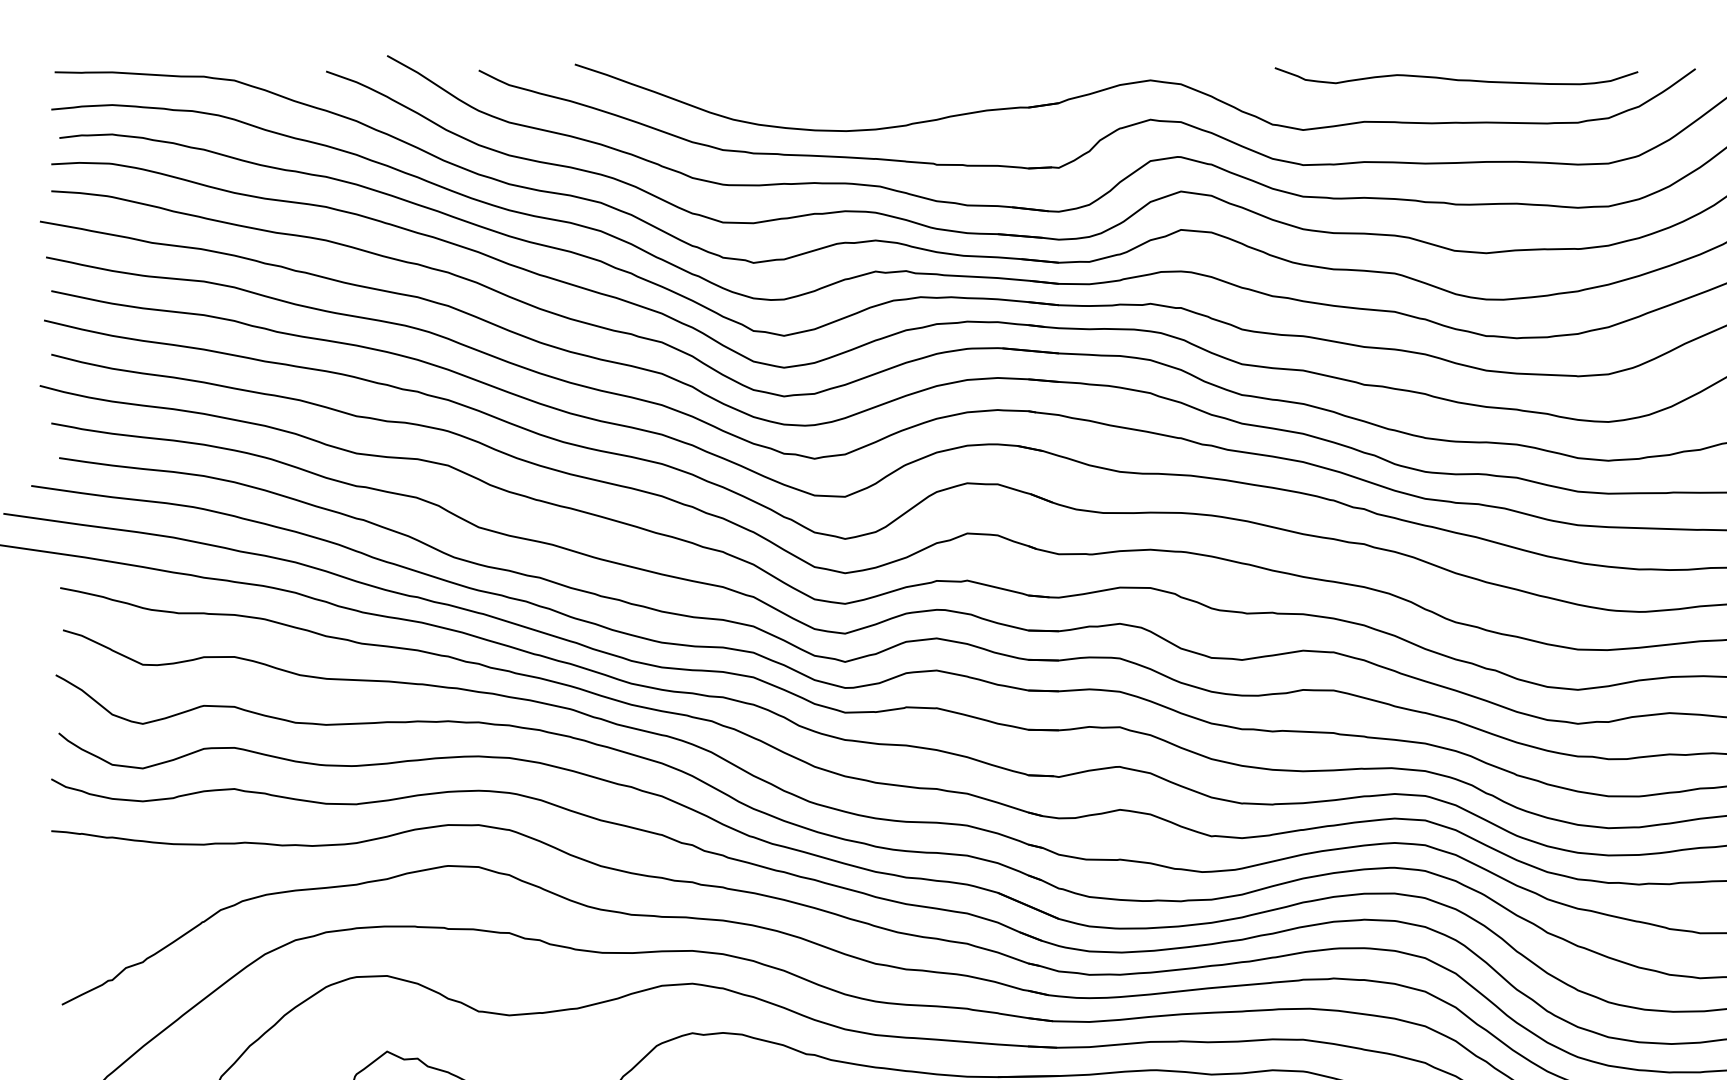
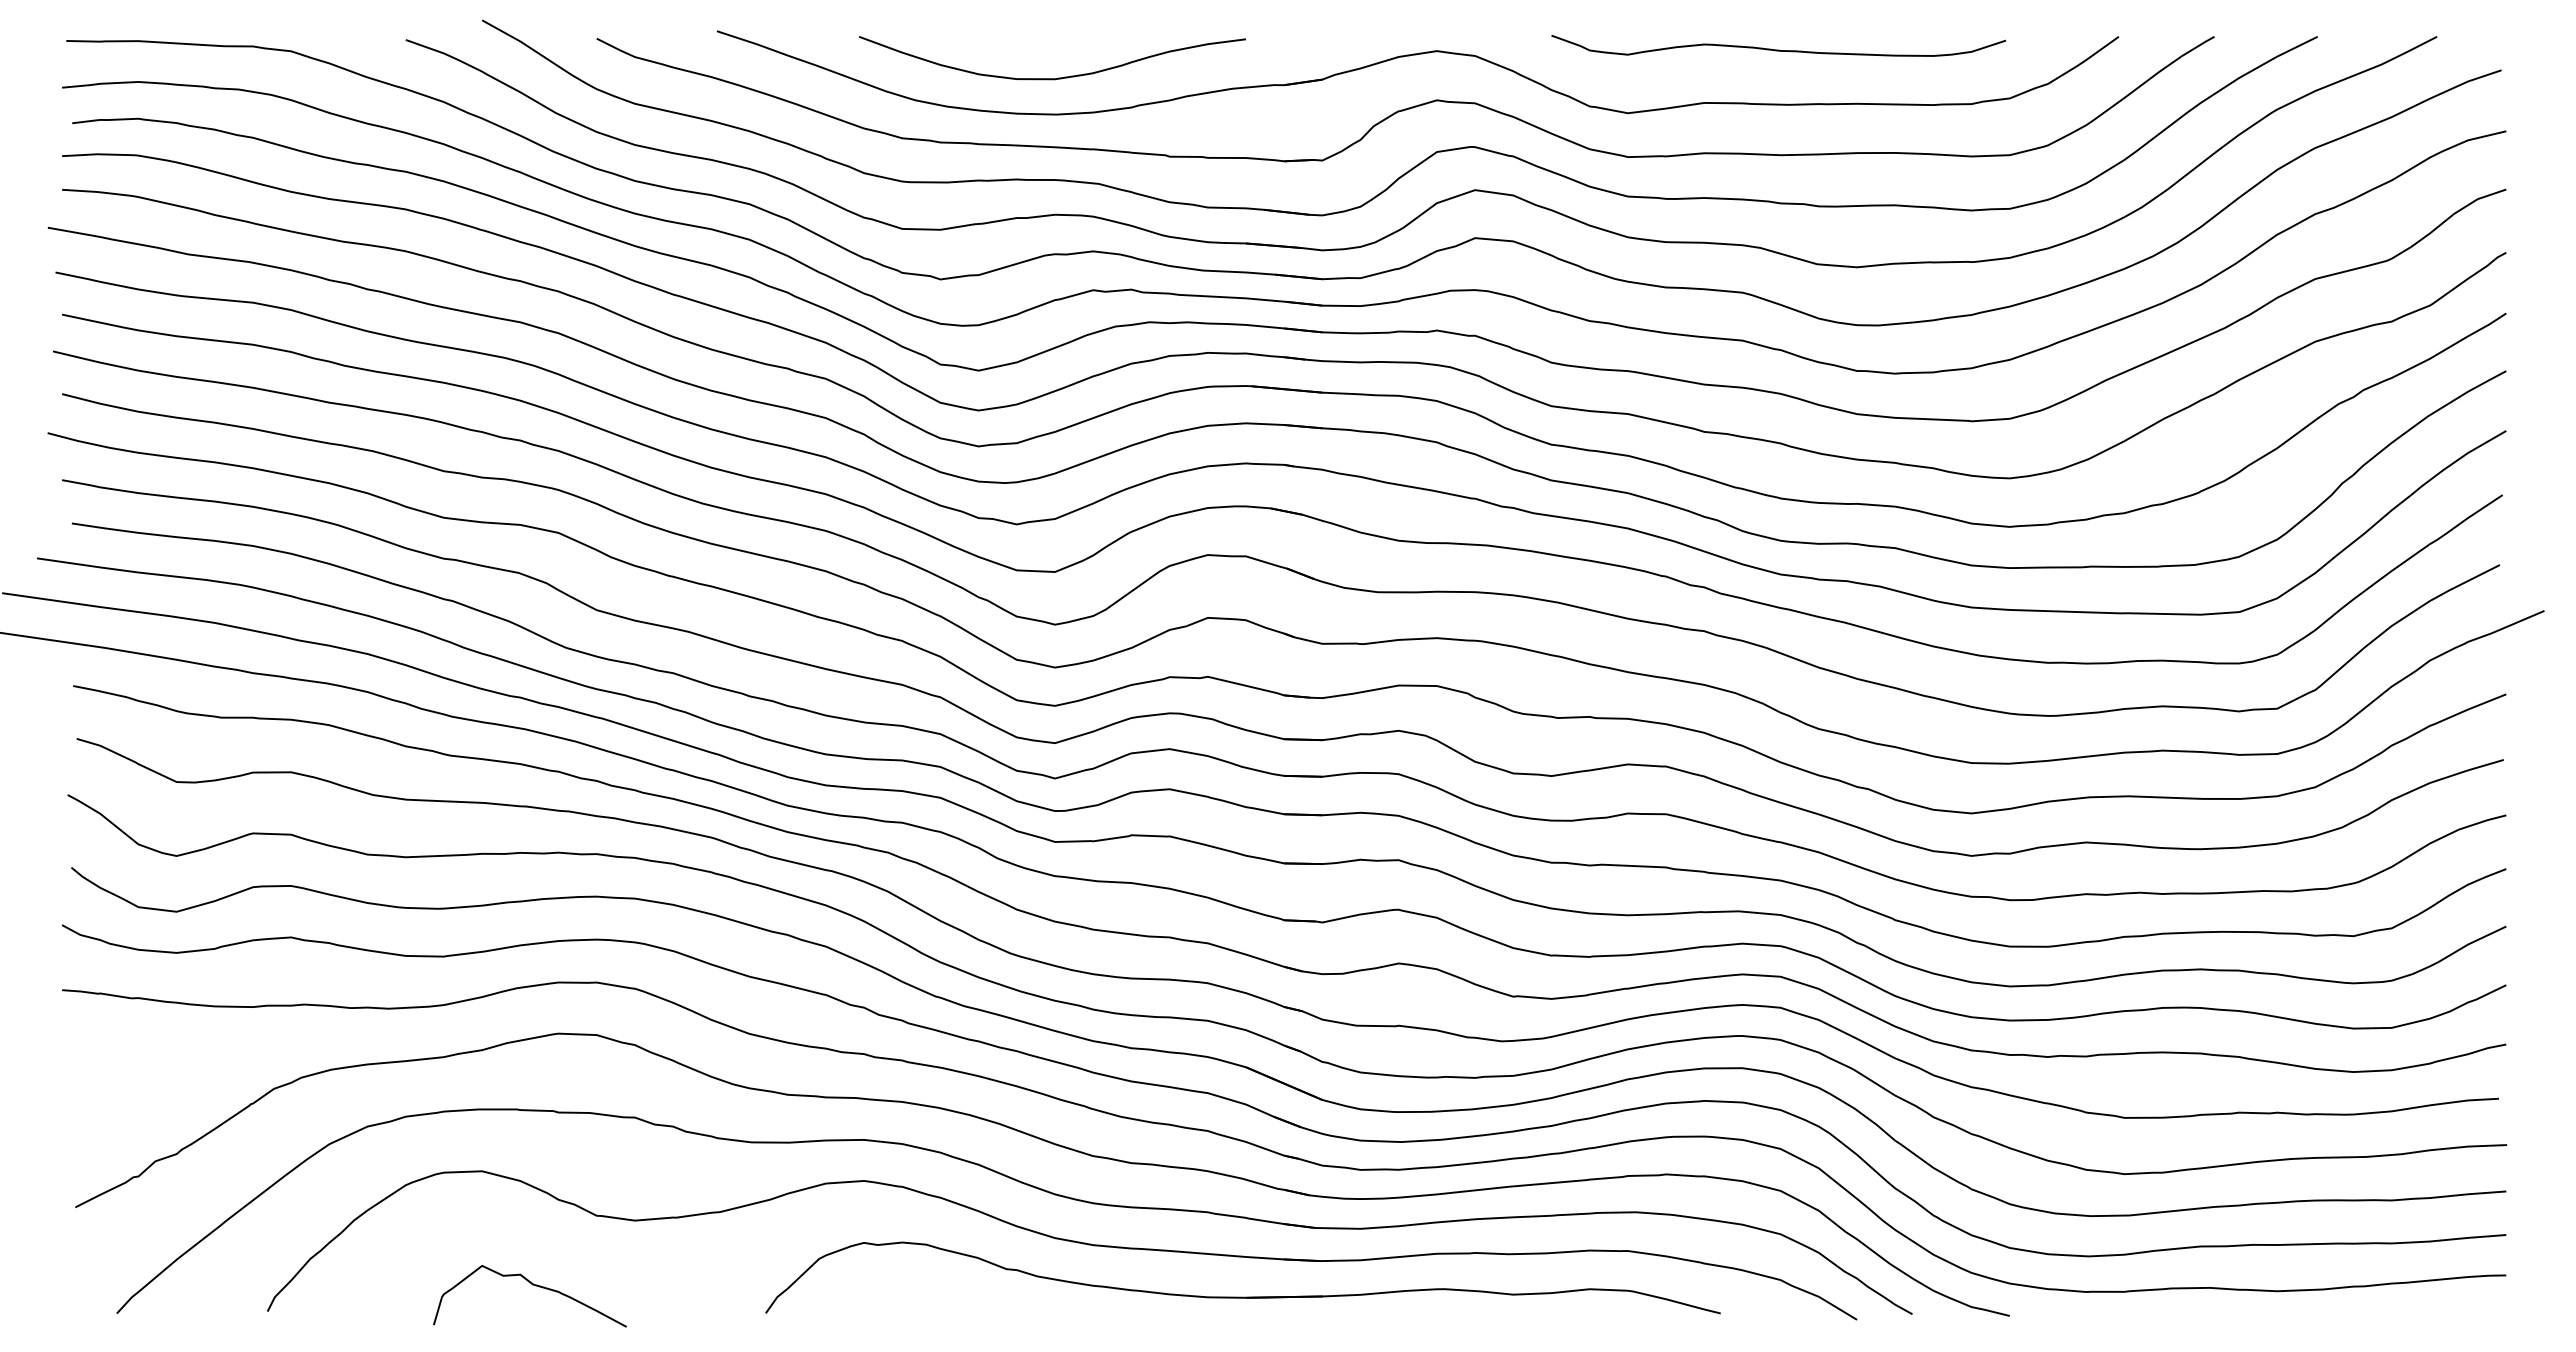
curve: (1456, 79) -> (1778, 49), moved
curve: (847, 101) -> (1058, 77), added

